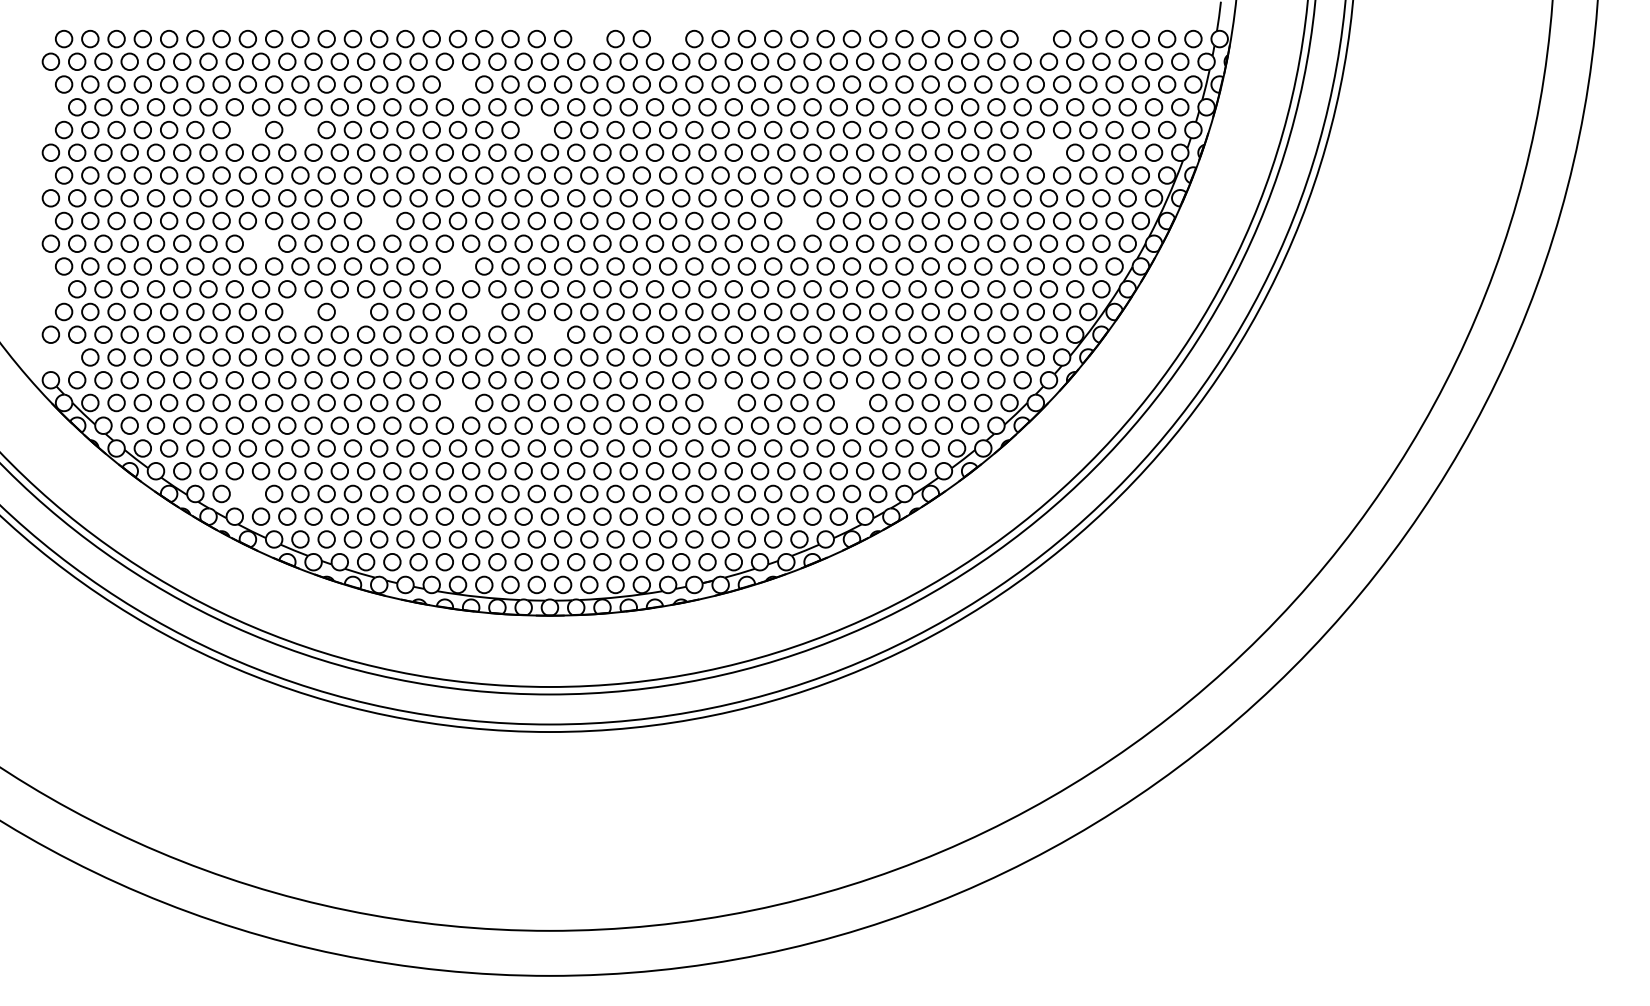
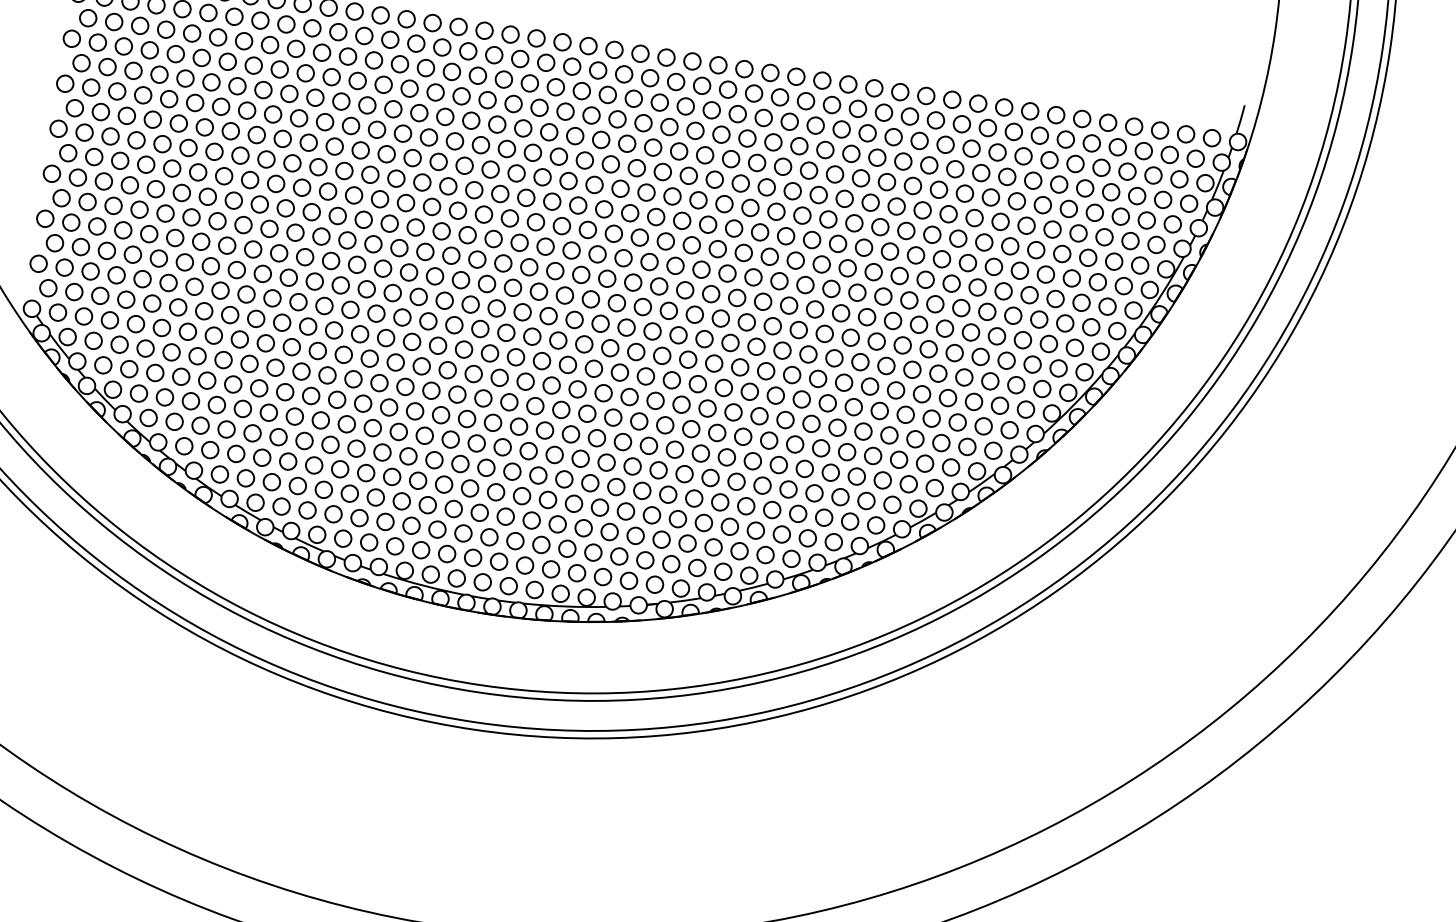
circle: (589, 38) -> (614, 49), added
circle: (668, 38) -> (692, 60), added
circle: (1035, 38) -> (1055, 114), added
circle: (457, 84) -> (477, 75), added
circle: (50, 107) -> (71, 38), added
circle: (247, 129) -> (263, 89), added
circle: (300, 129) -> (315, 97), added
circle: (536, 129) -> (549, 131), added
circle: (1048, 152) -> (1052, 229), added
circle: (379, 220) -> (380, 198), added
circle: (799, 220) -> (795, 260), added
circle: (260, 243) -> (259, 204), added
circle: (457, 266) -> (450, 255), added
circle: (50, 289) -> (44, 218), added
circle: (300, 311) -> (288, 277), added
circle: (352, 311) -> (340, 284), added
circle: (484, 311) -> (470, 304), added
circle: (549, 334) -> (531, 336), added
circle: (63, 357) -> (47, 288), added
circle: (457, 402) -> (430, 390), added
circle: (720, 402) -> (691, 428), added
circle: (851, 402) -> (820, 447), added
circle: (247, 493) -> (209, 449), added

